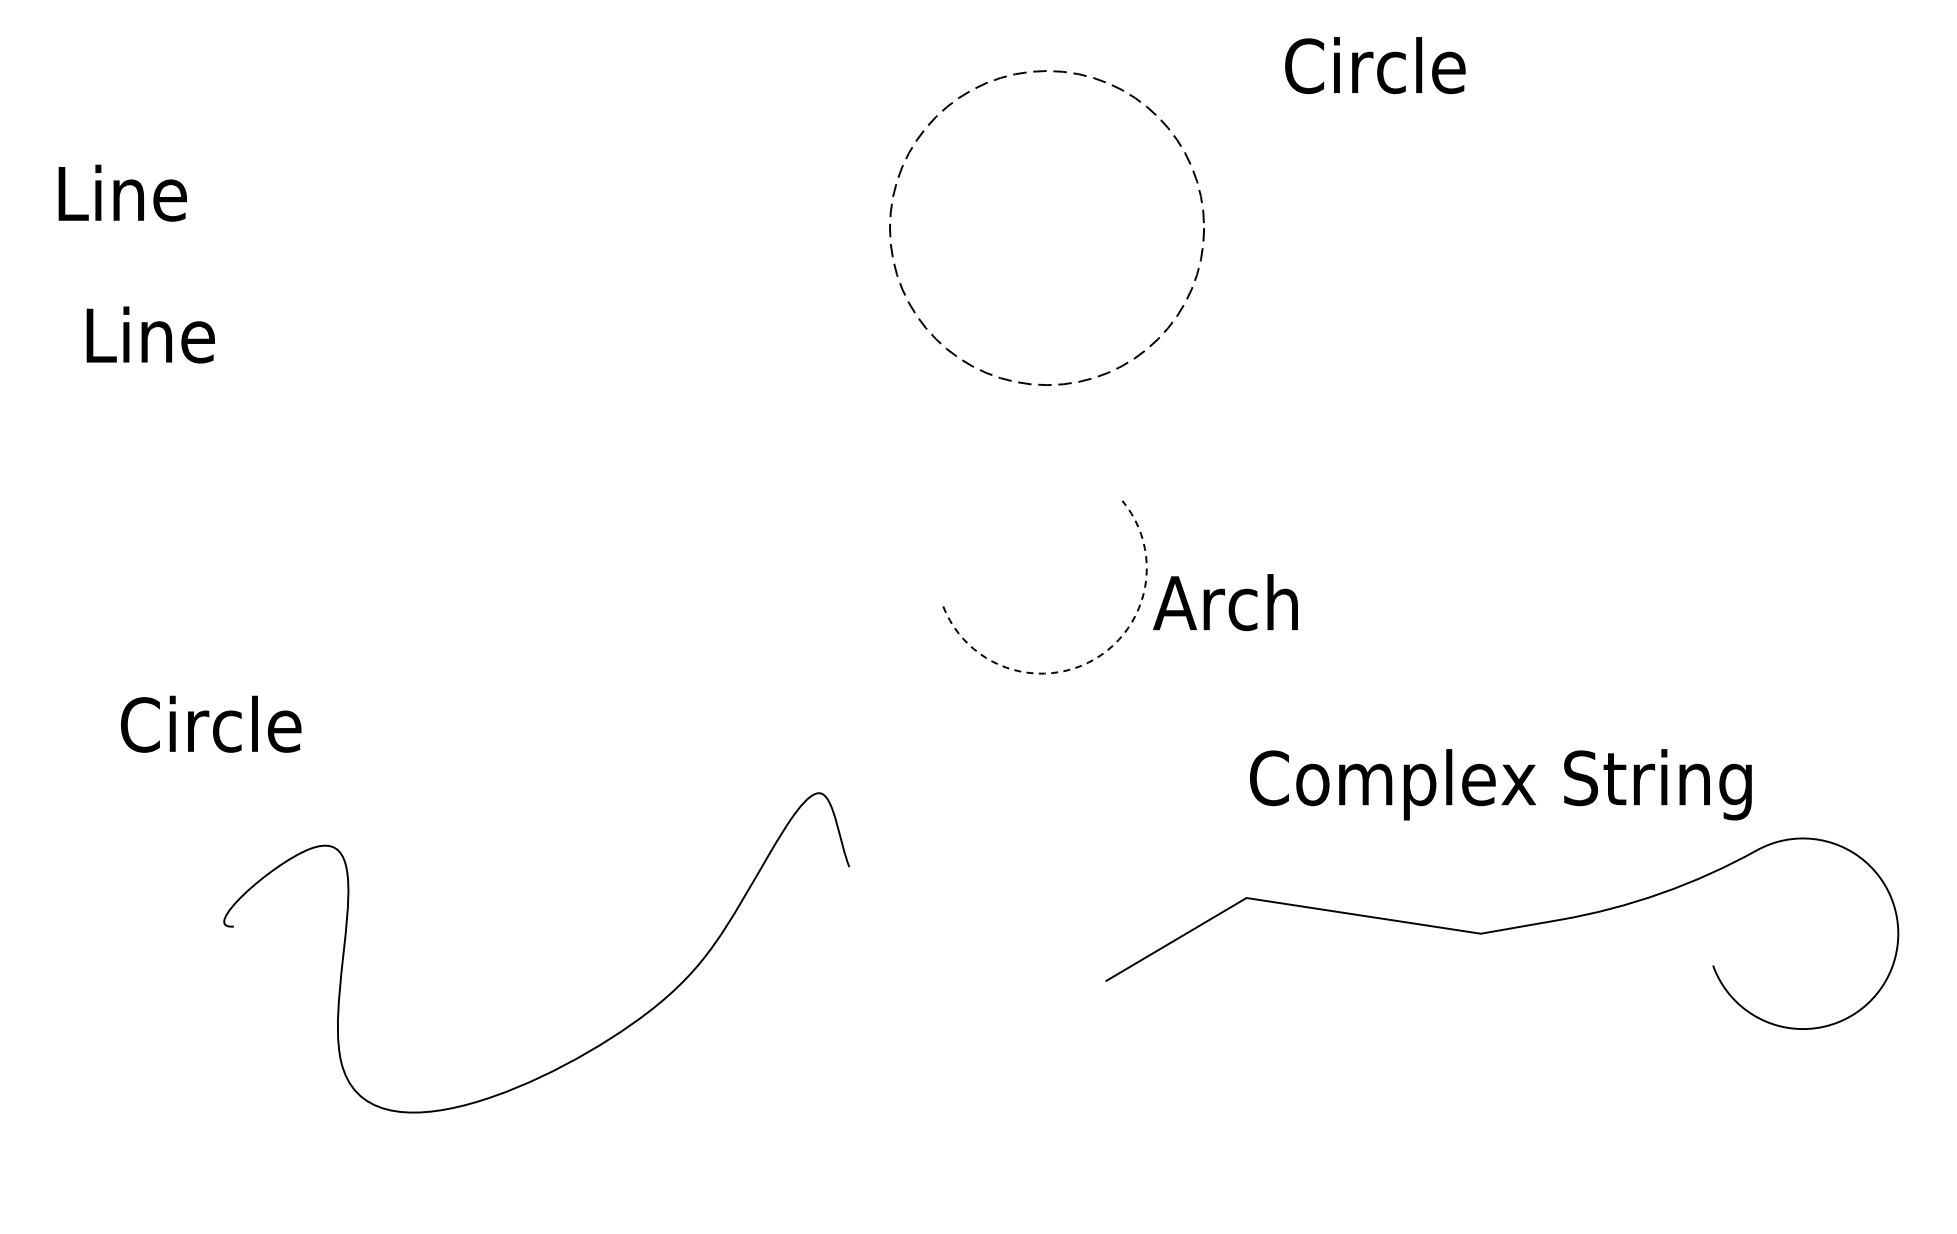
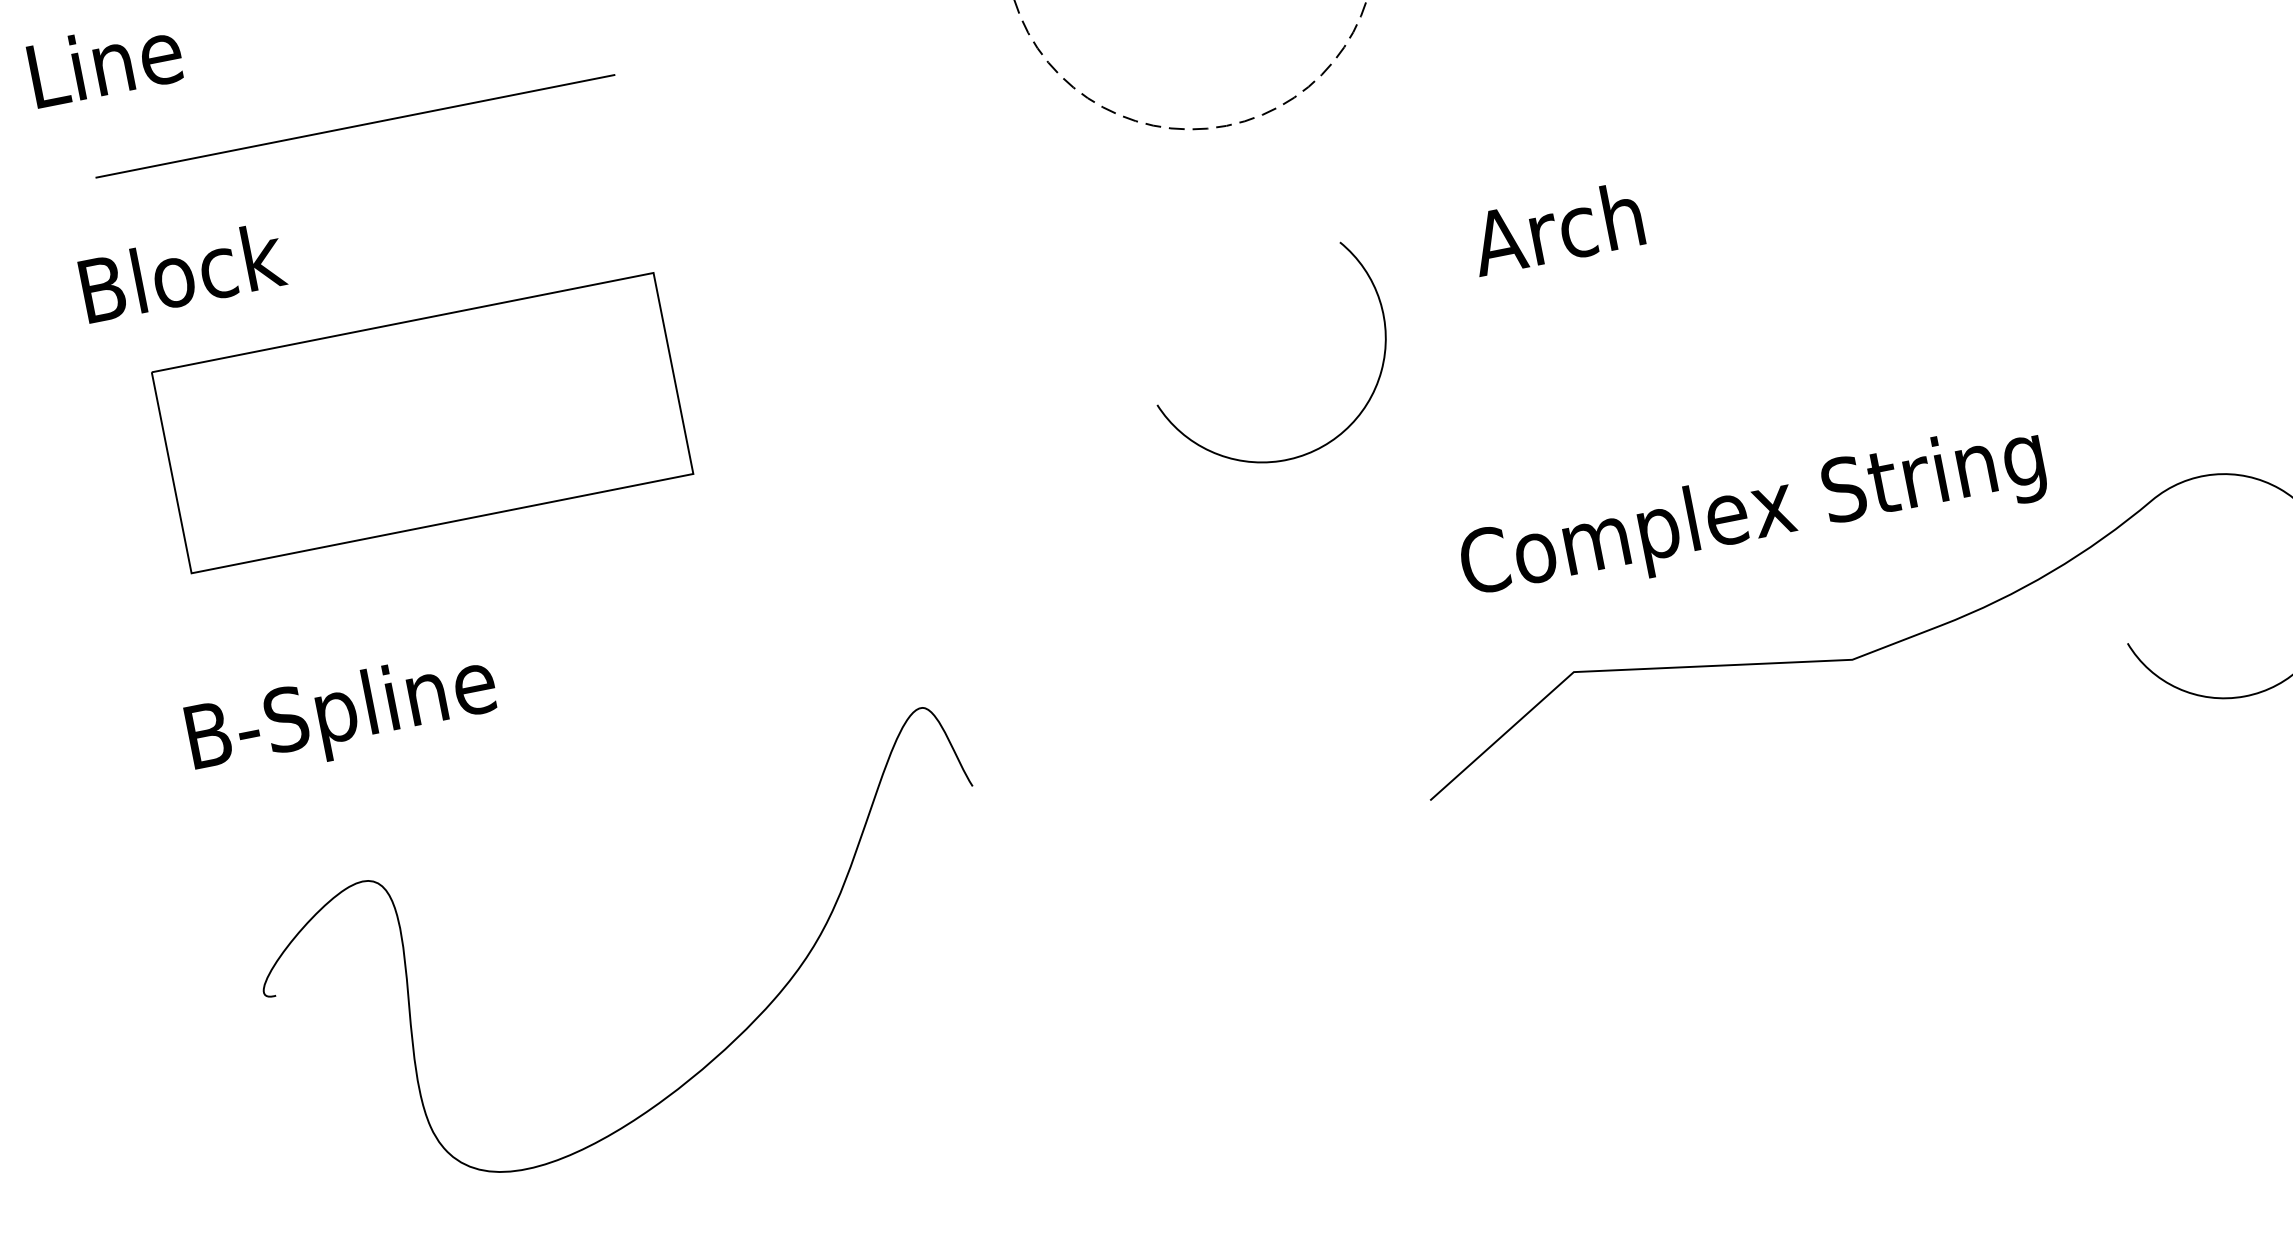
text: (122, 192) -> (105, 61), moved
line: (320, 241) -> (355, 126), added
text: (152, 334) -> (182, 271), Line -> Block
part: (327, 499) -> (422, 422), added
text: (1225, 602) -> (1556, 228), moved
arc: (1094, 659) -> (1343, 431), dashed -> solid
text: (212, 731) -> (342, 716), Circle -> B-Spline
text: (1500, 784) -> (1752, 515), moved
curve: (593, 1047) -> (718, 1053), moved

